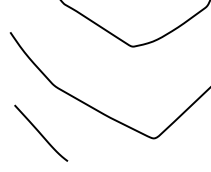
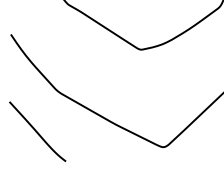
curve: (41, 133) -> (37, 131), moved

